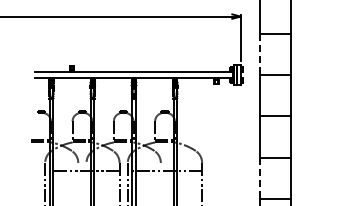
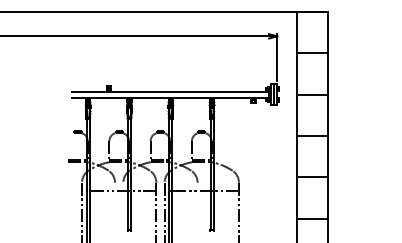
line: (259, 54) -> (296, 74), dashed -> solid
line: (259, 177) -> (296, 197), dashed -> solid

